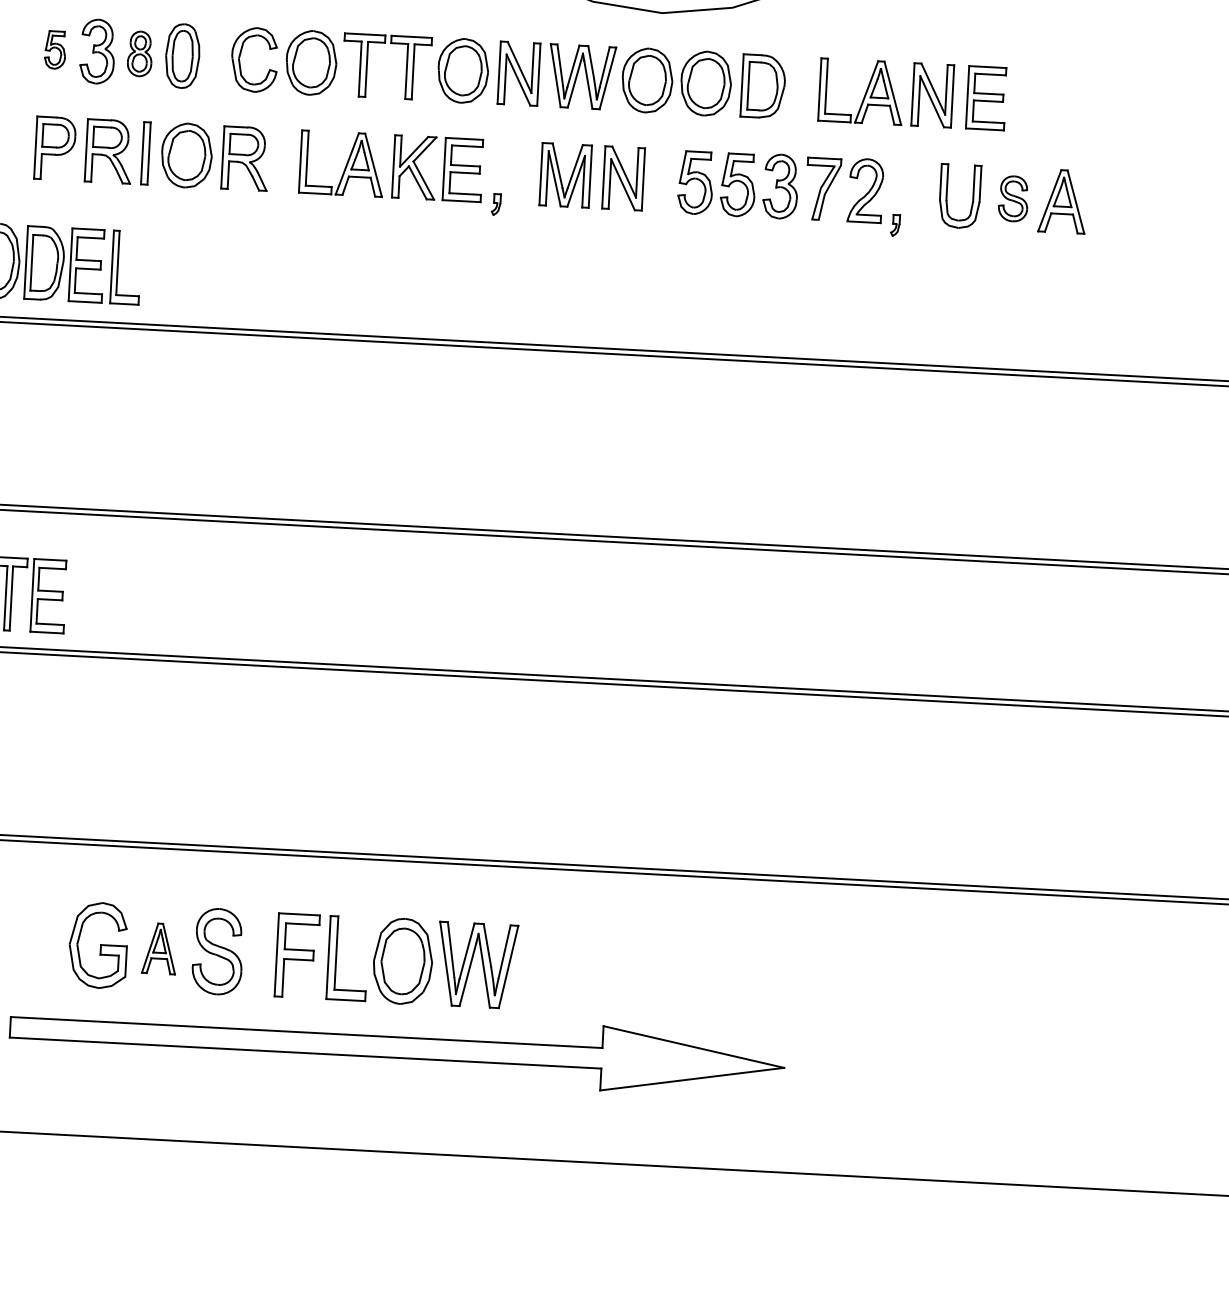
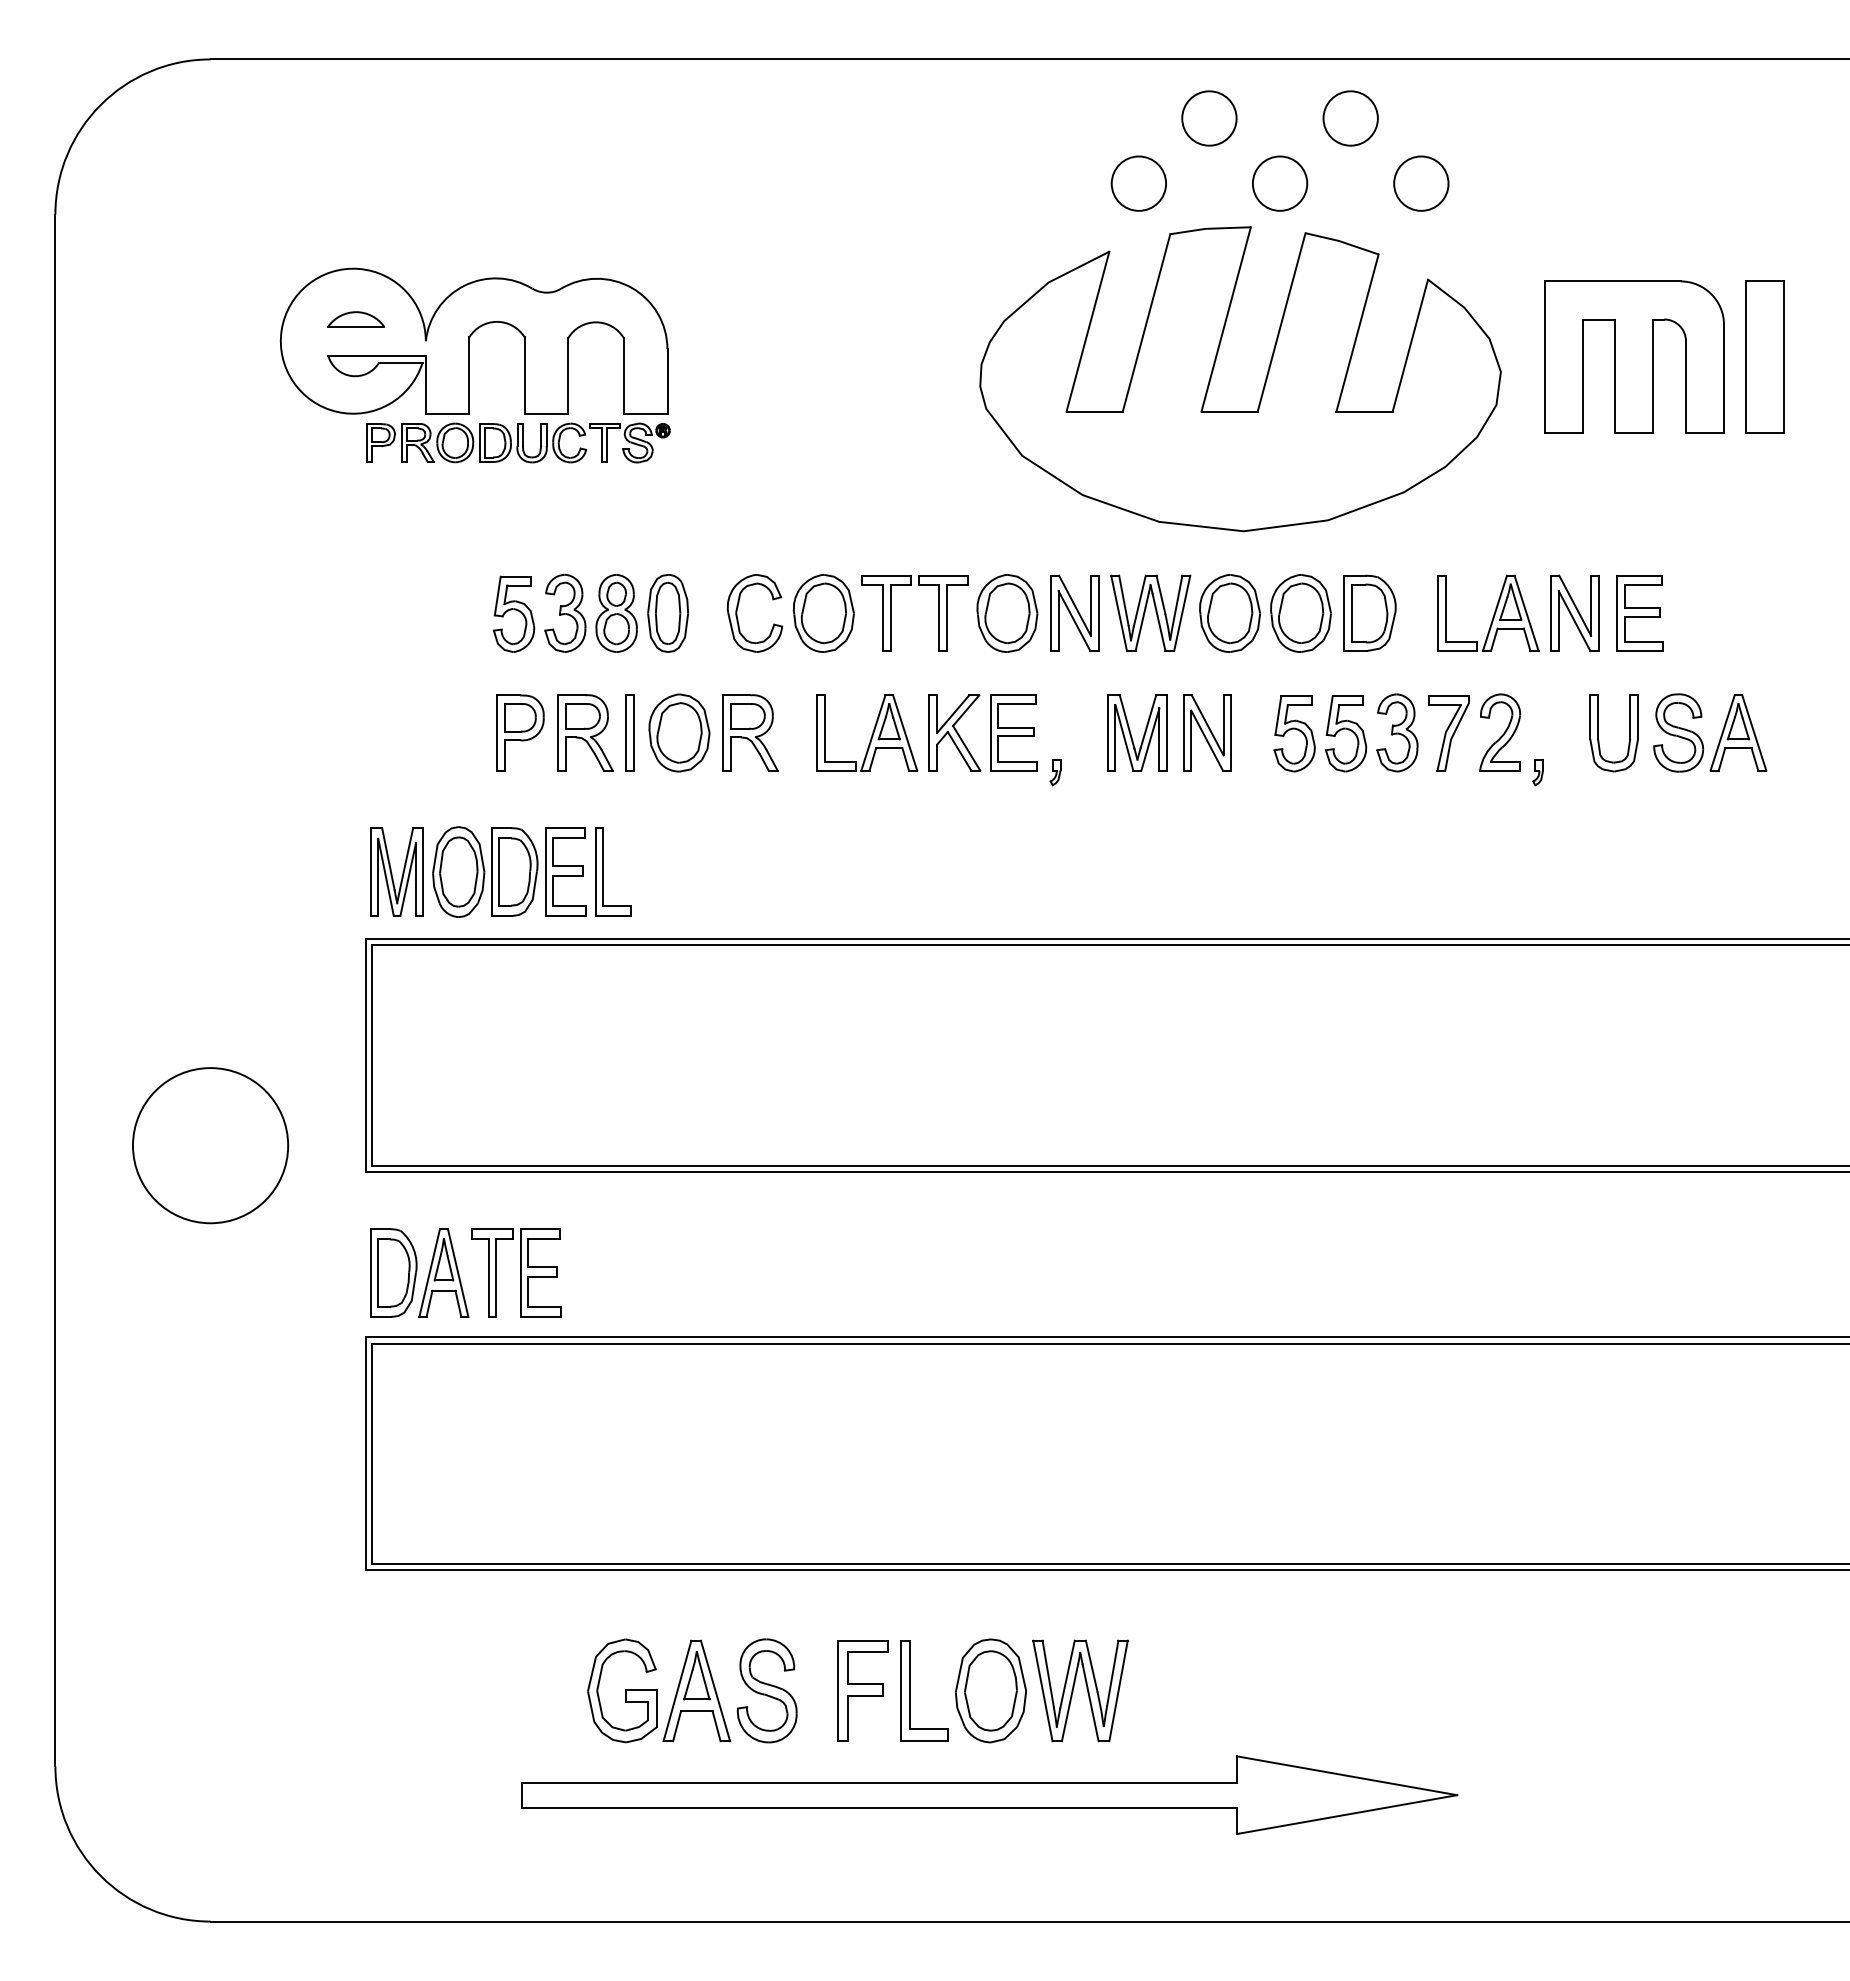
part: (55, 49) -> (514, 613), size x1.67
part: (139, 53) -> (616, 613), size x1.43
part: (1013, 198) -> (1678, 732), size x1.43
part: (159, 948) -> (696, 1690), size x1.67

